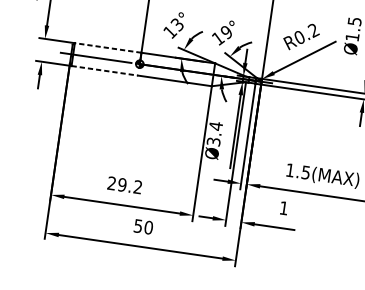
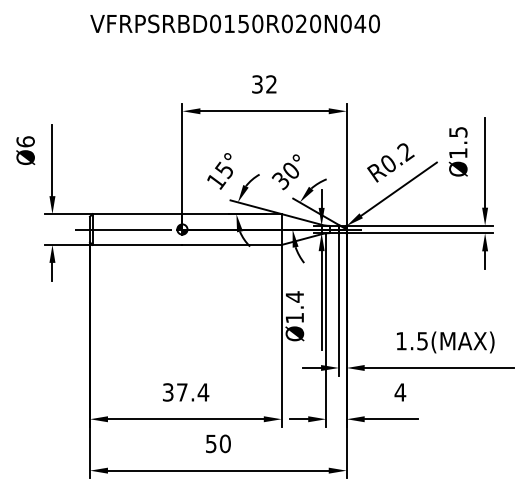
text: (177, 22) -> (224, 167), 13° -> 15°
text: (221, 35) -> (284, 176), 19° -> 30°
line: (108, 48) -> (137, 214), dashed -> solid
line: (104, 70) -> (137, 244), dashed -> solid
text: (213, 141) -> (294, 317), Ø3.4 -> Ø1.4
text: (125, 185) -> (186, 392), 29.2 -> 37.4
text: (284, 208) -> (400, 392), 1 -> 4

